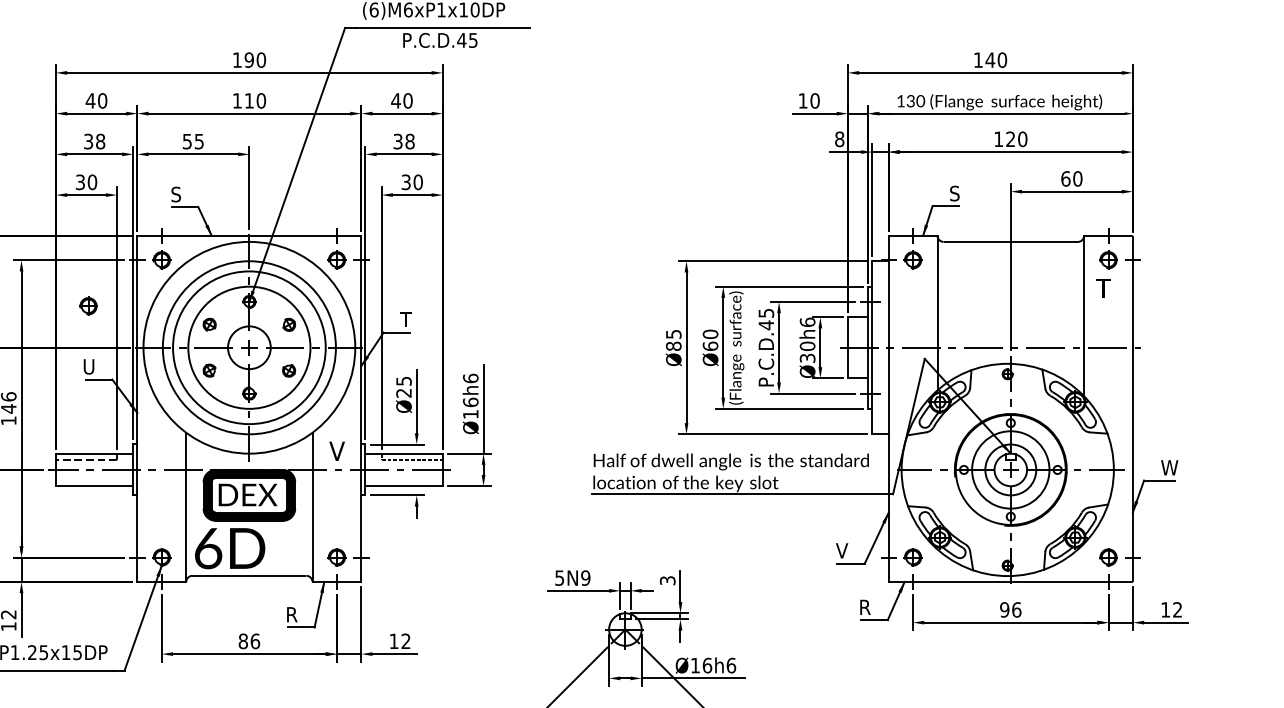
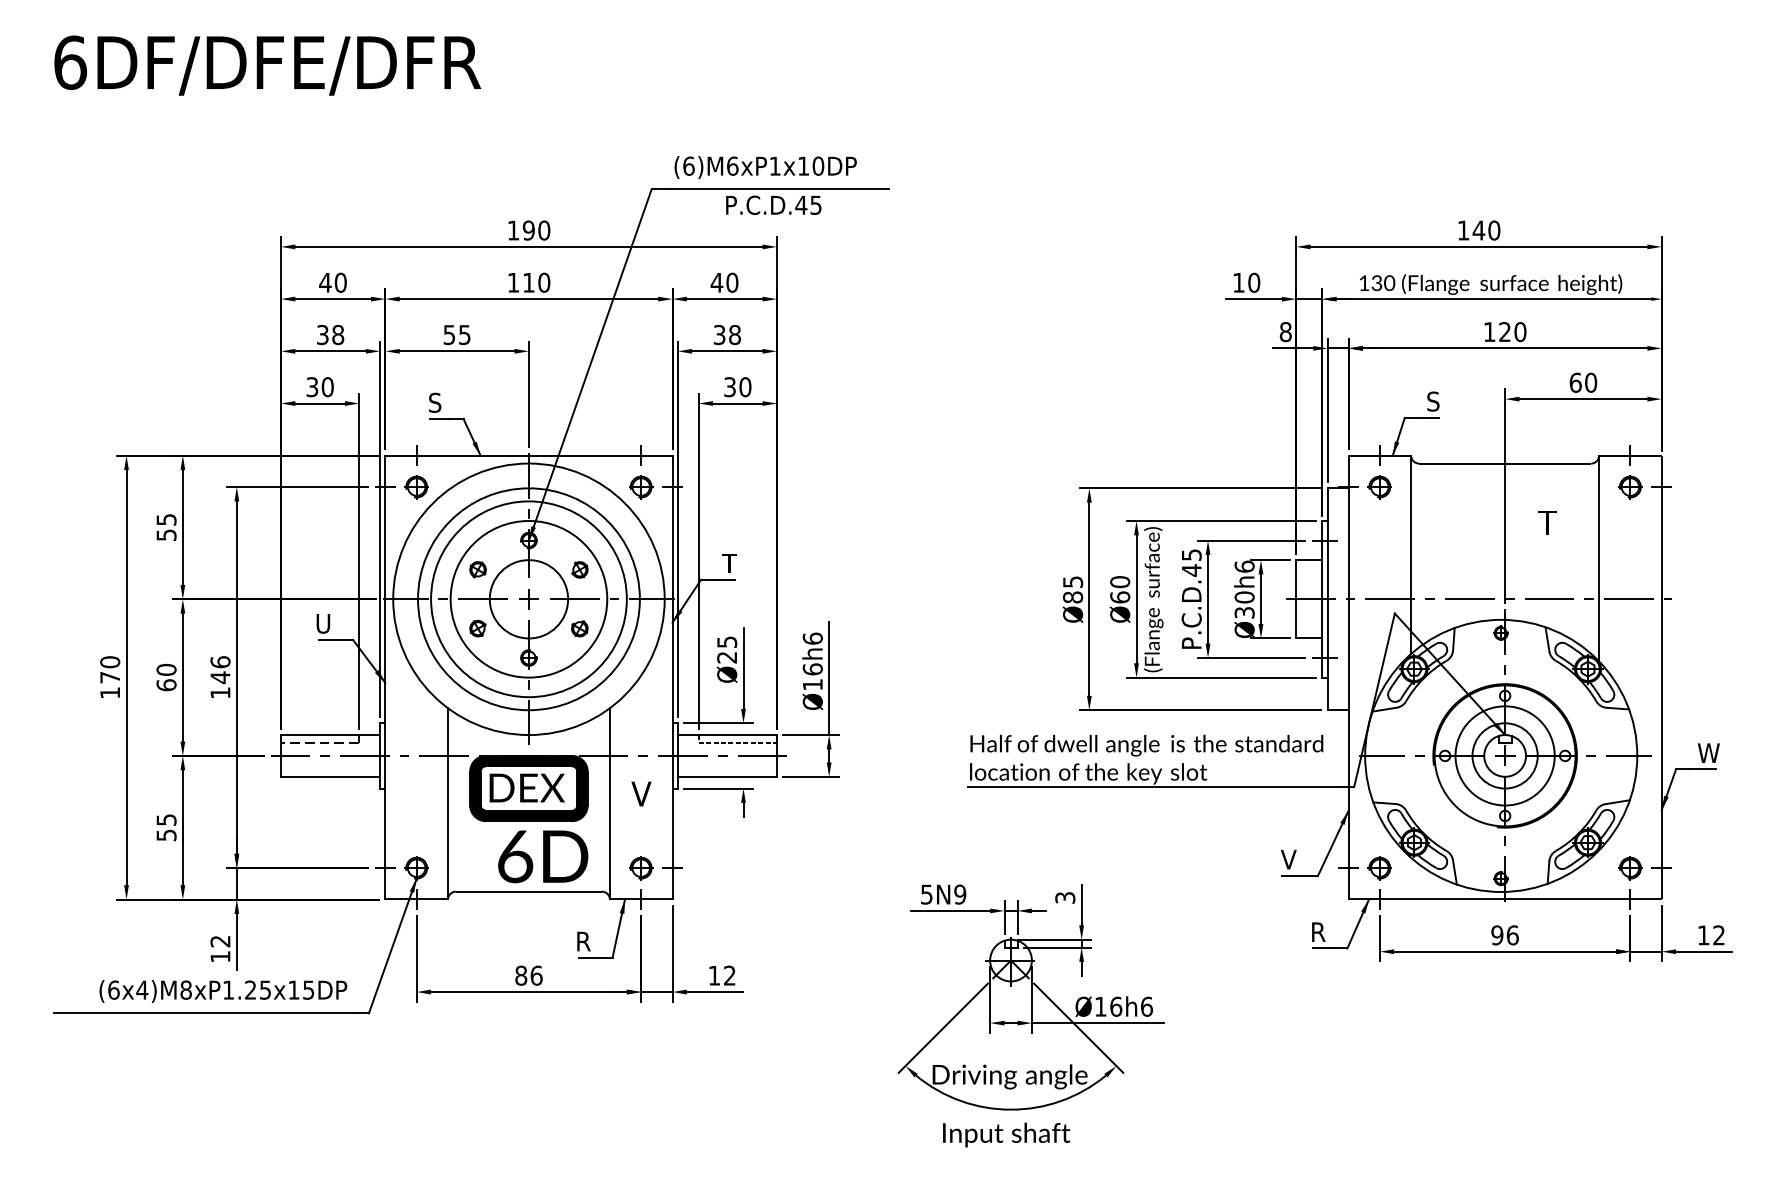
text: (1103, 287) -> (1547, 522), moved
part: (88, 306) -> (322, 546), removed
circle: (249, 347) -> (528, 599), size x1.43
text: (337, 450) -> (641, 793), moved
text: (230, 548) -> (543, 856), moved

